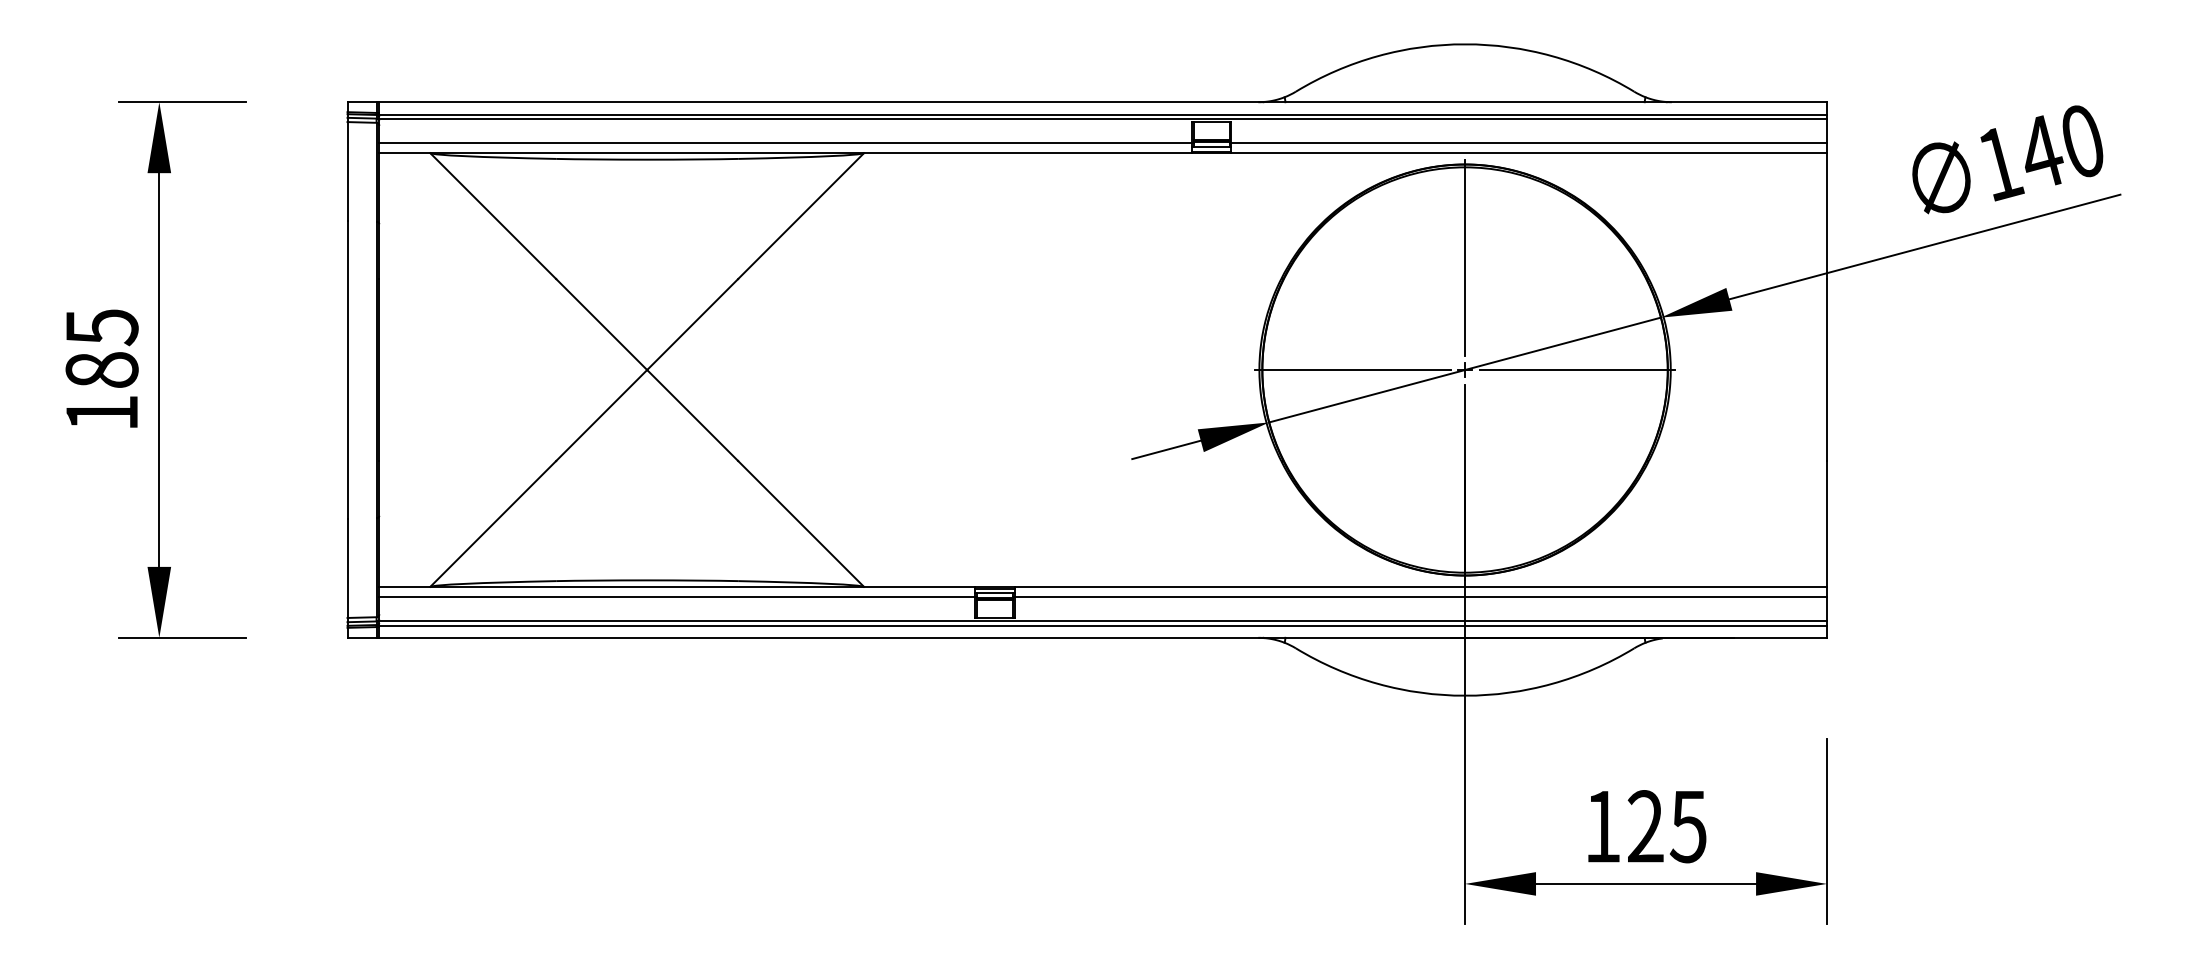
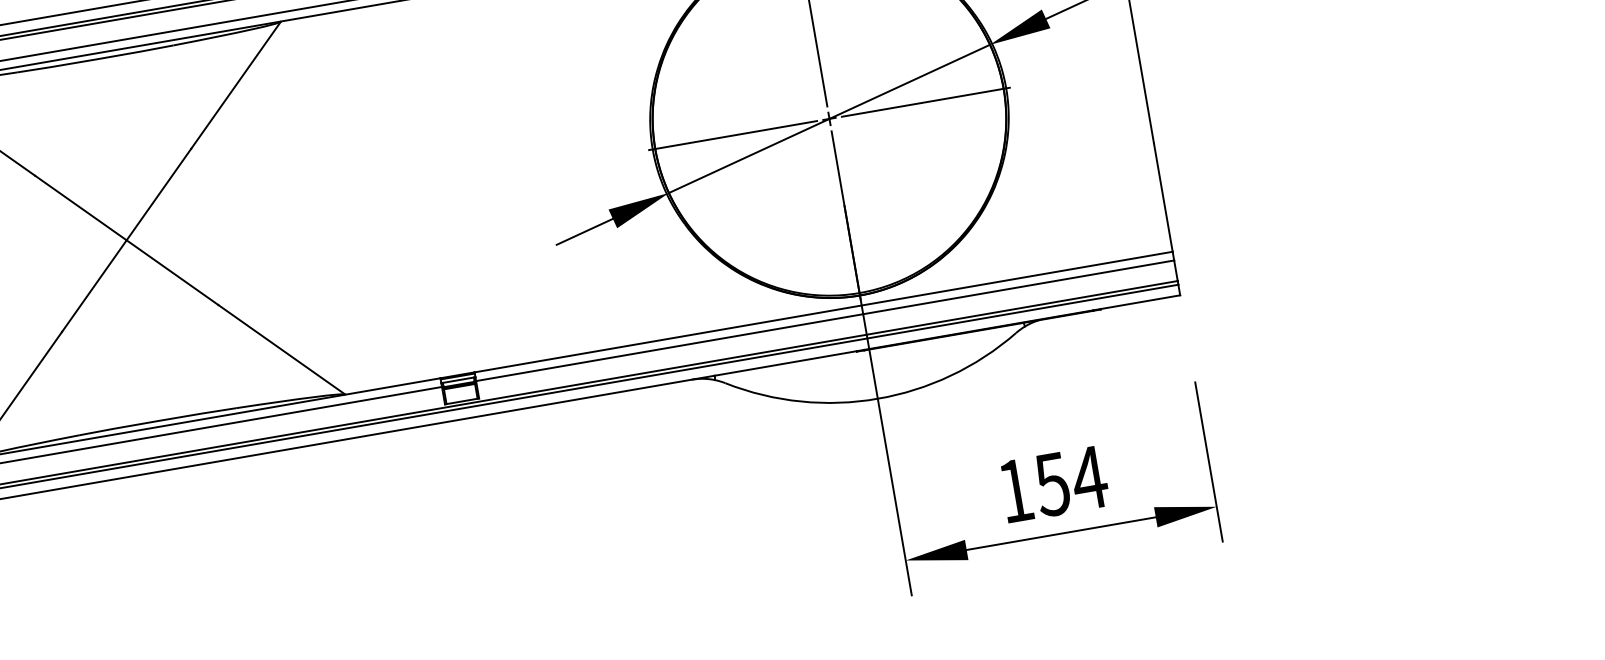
text: (1667, 826) -> (1071, 481), 125 -> 154

